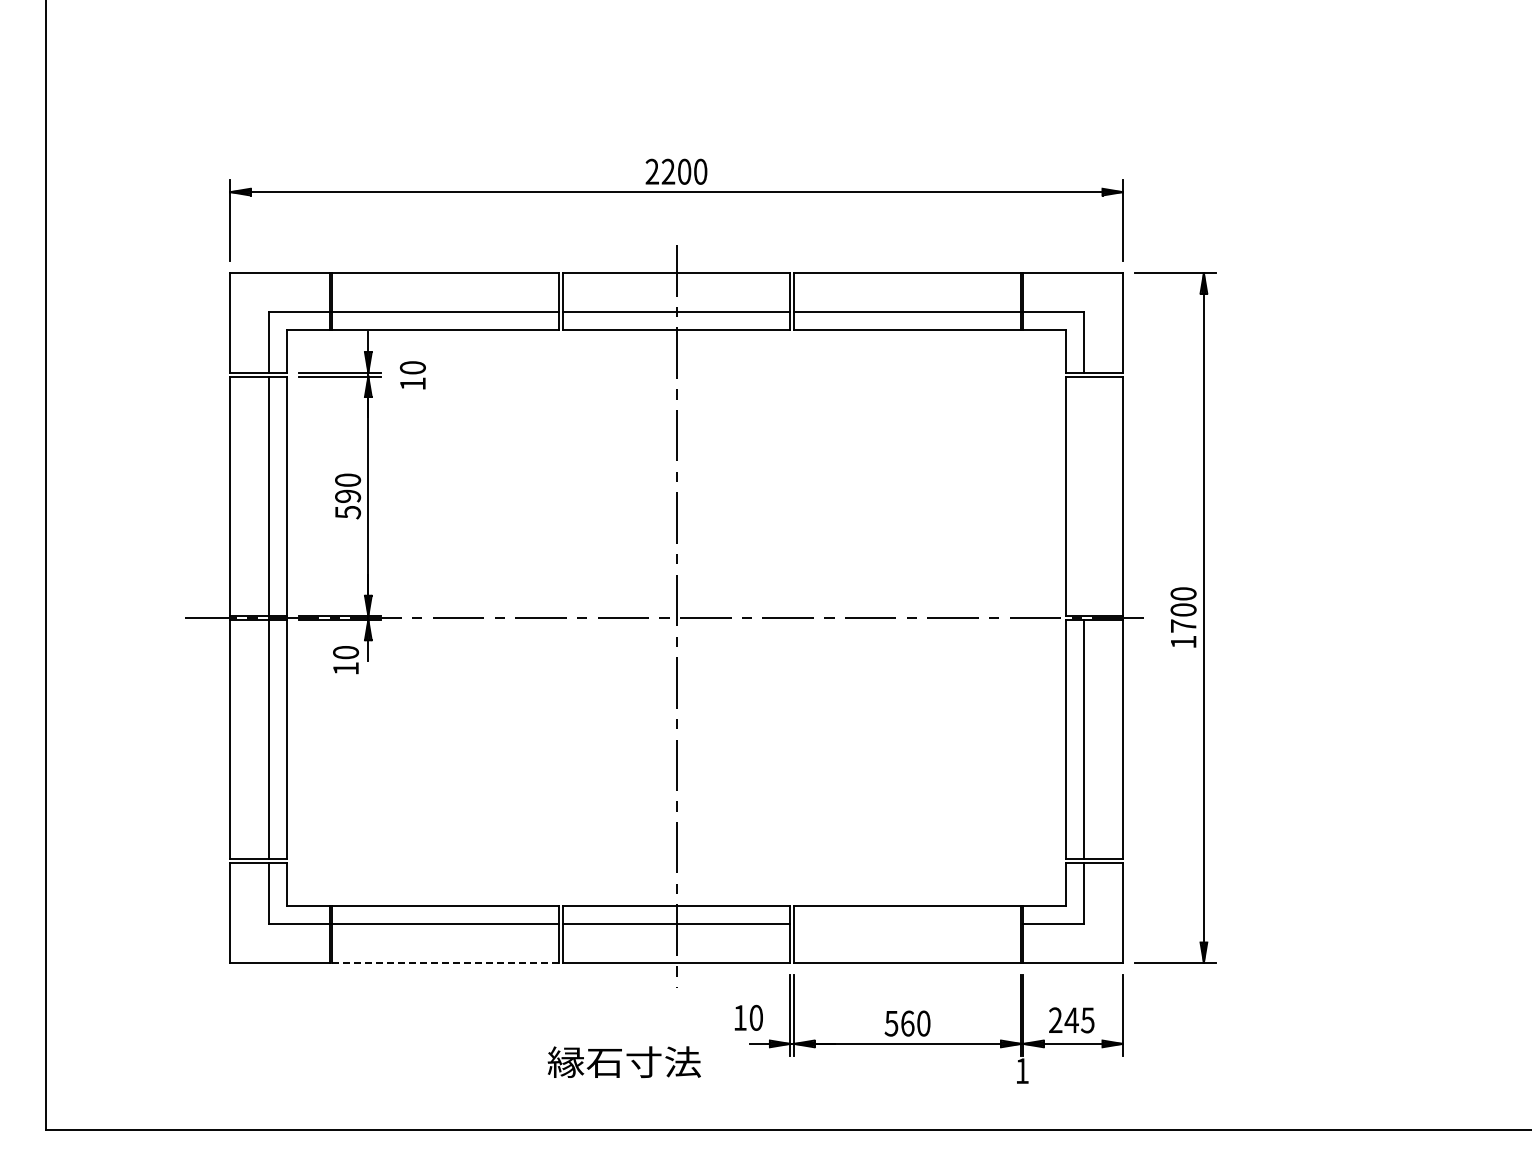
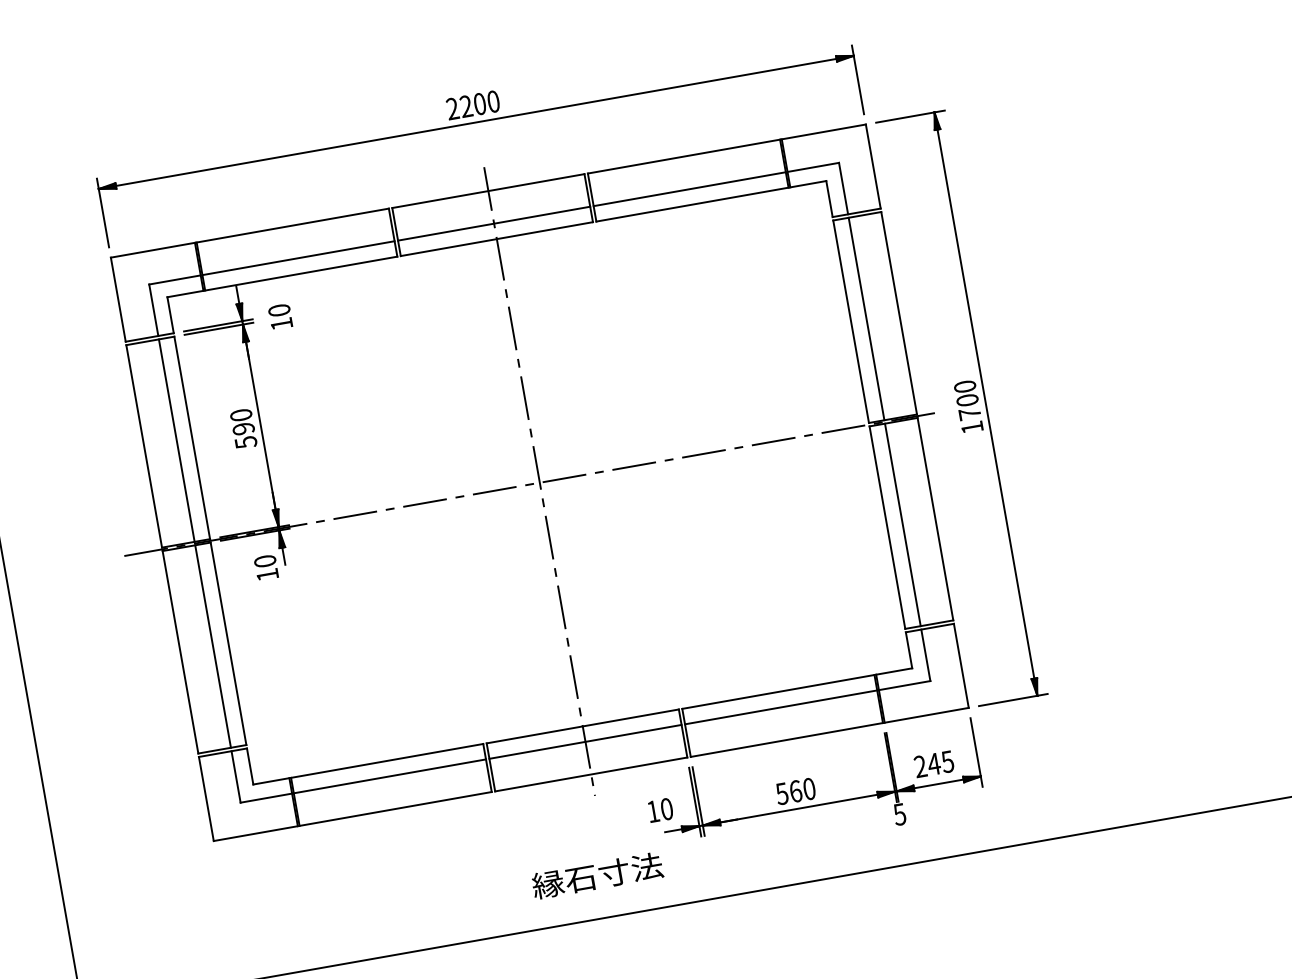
line: (1084, 496) -> (866, 319), added
line: (907, 924) -> (780, 707), added
line: (445, 962) -> (395, 808), dashed -> solid
text: (623, 1061) -> (596, 875), moved
text: (1021, 1071) -> (899, 814), 1 -> 5

